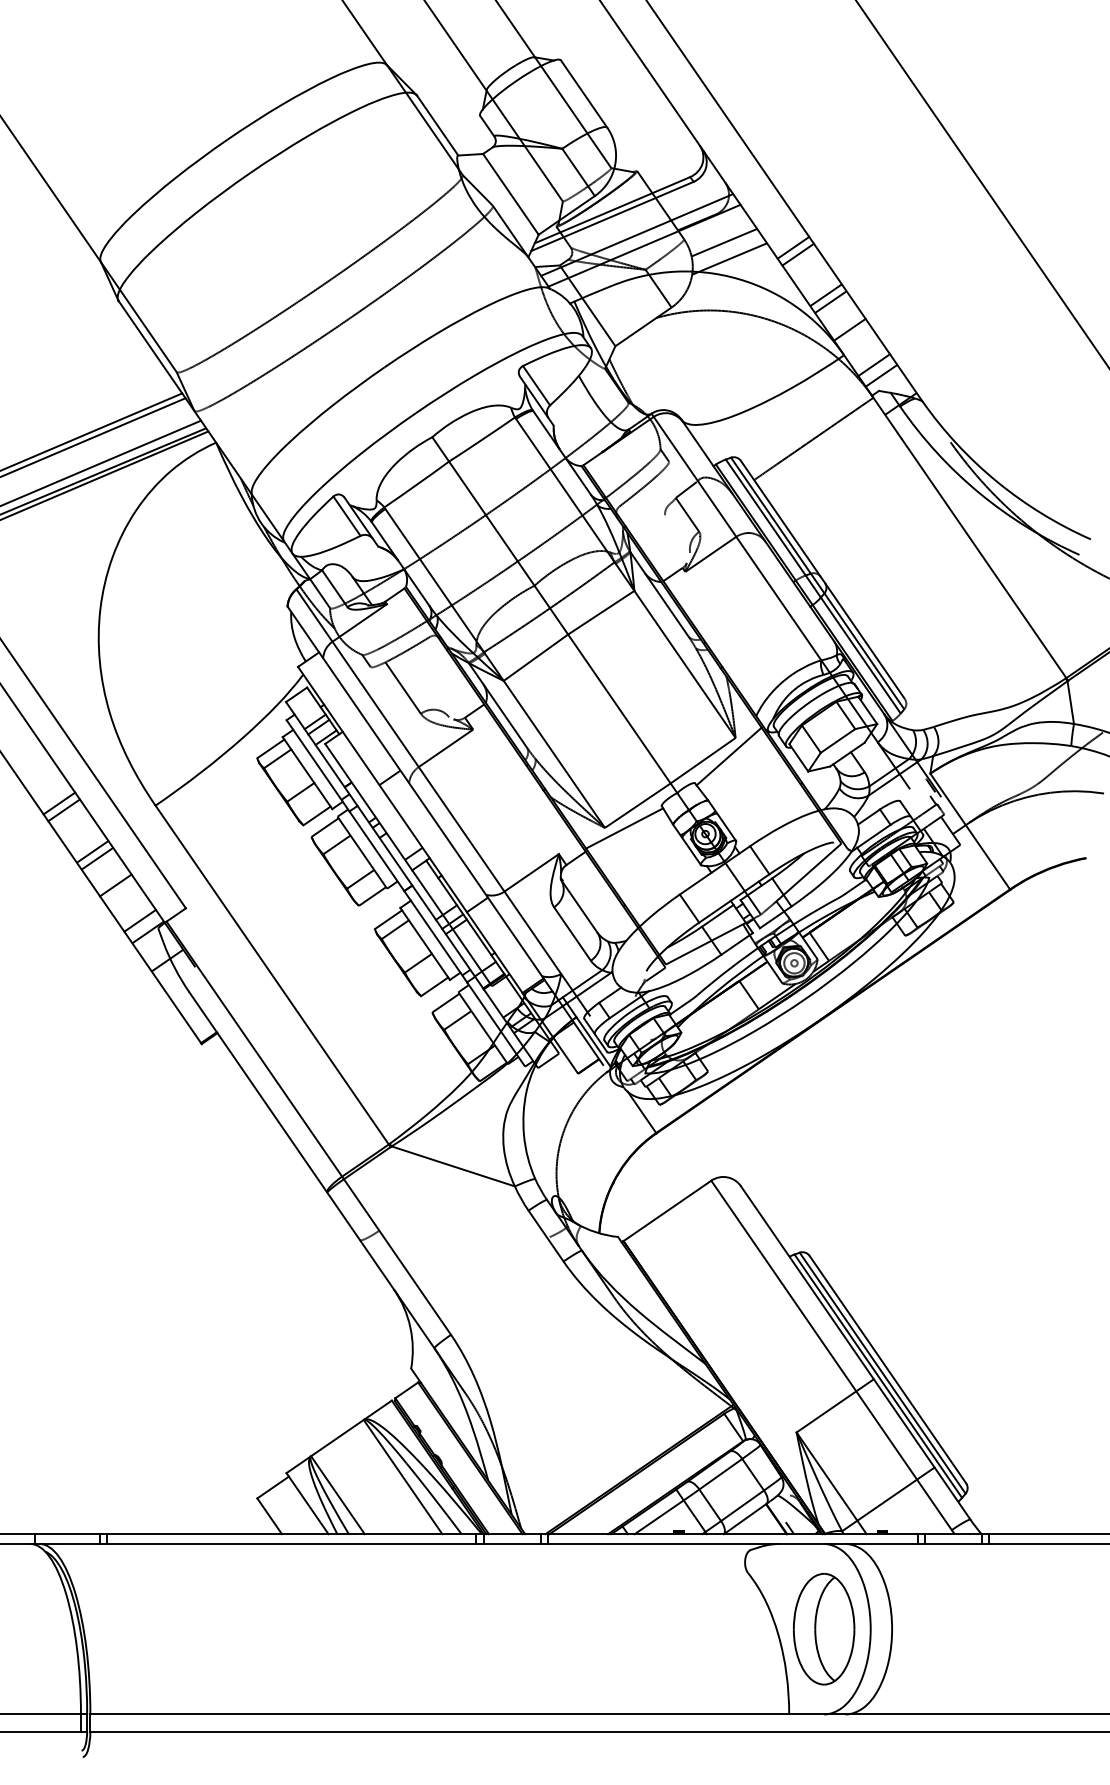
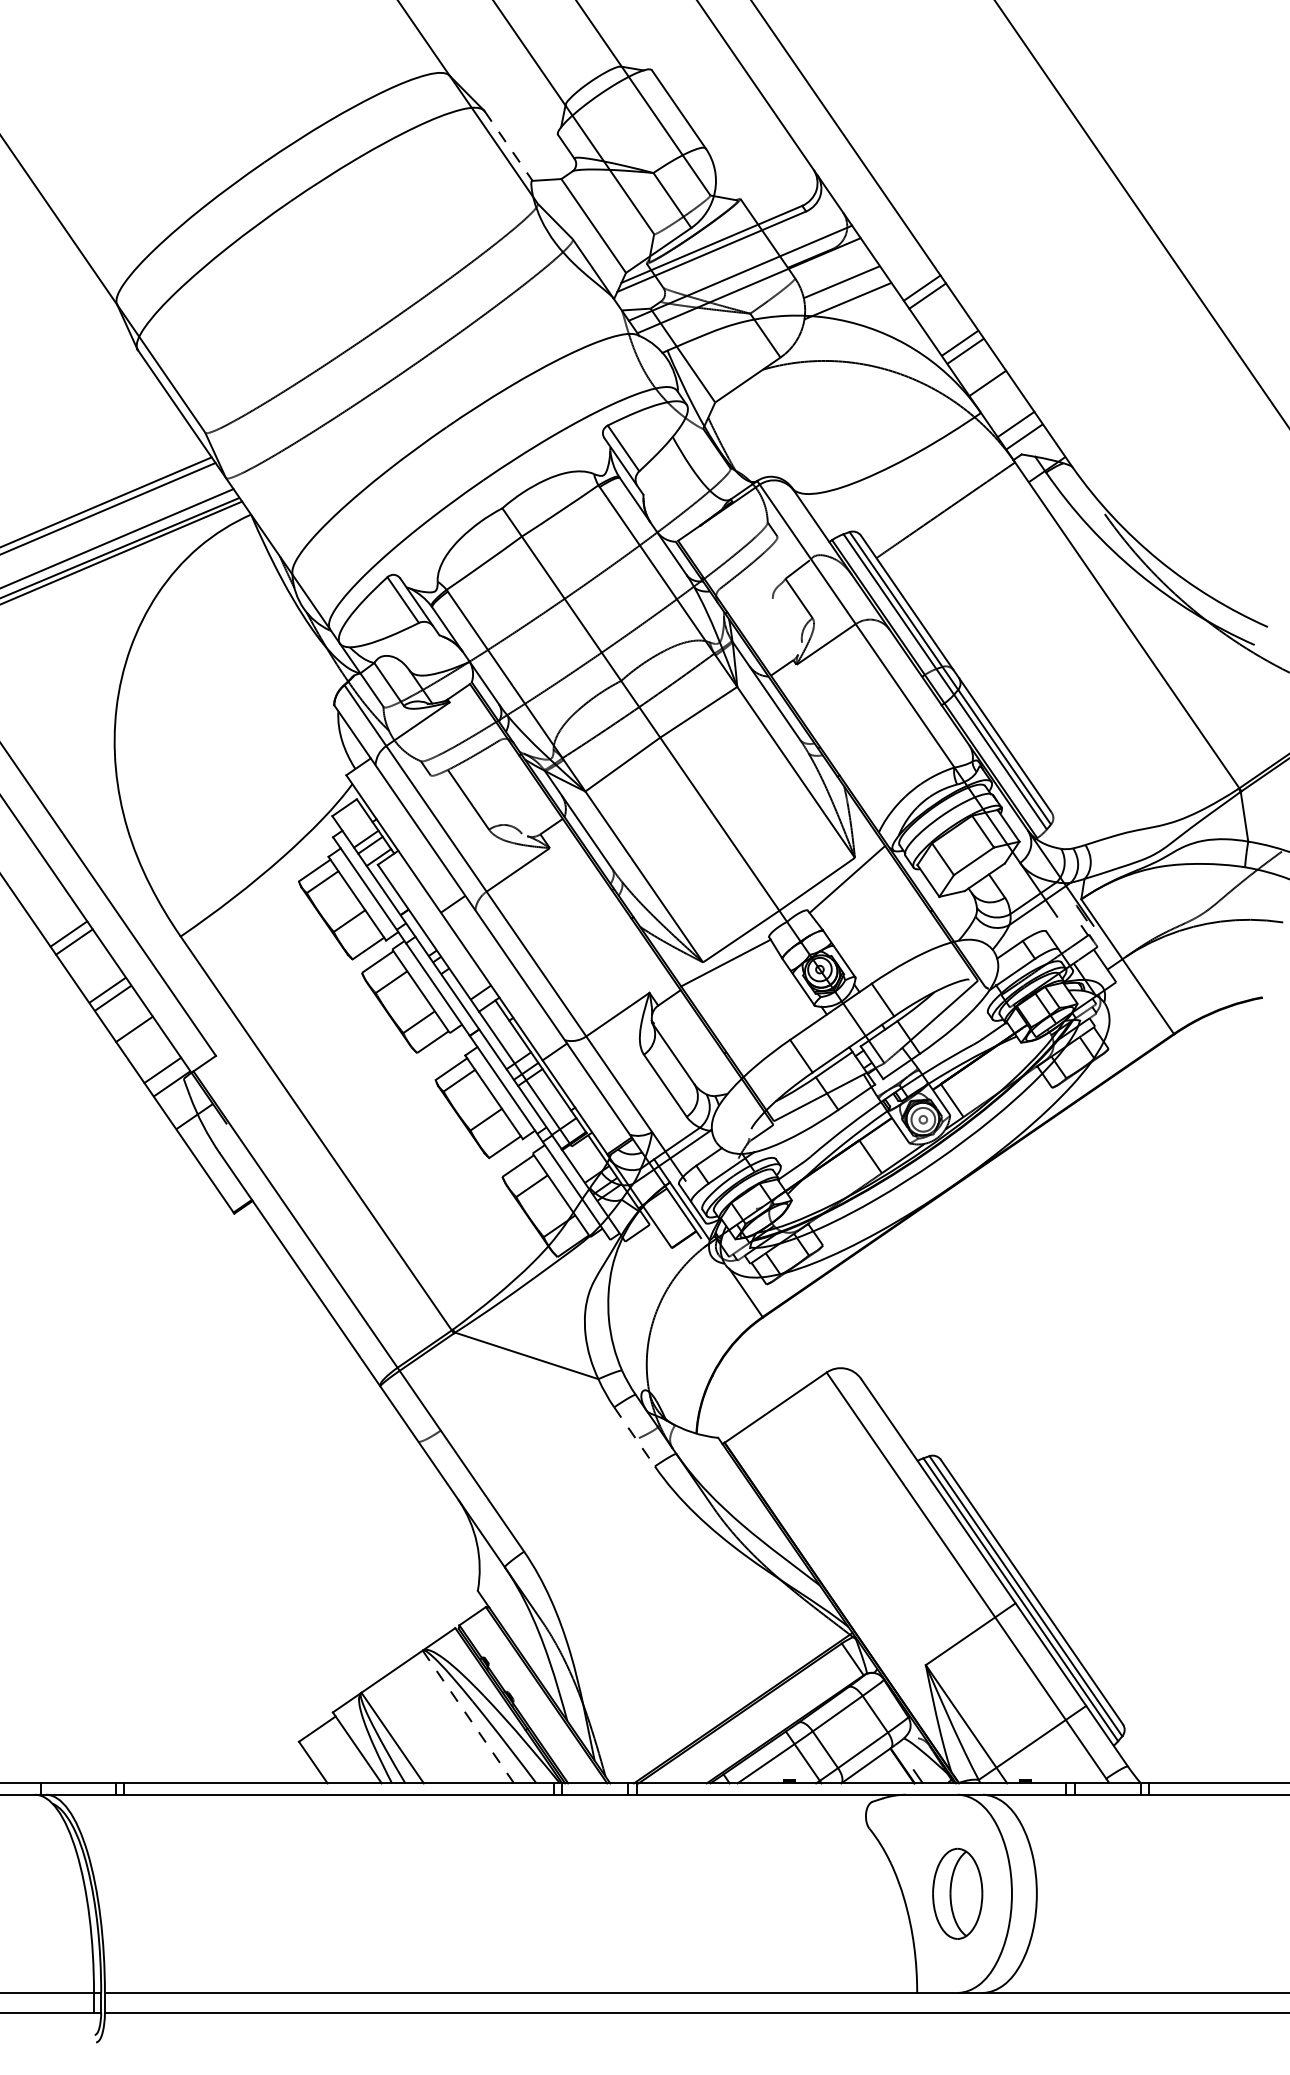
line: (437, 125) -> (508, 146), solid -> dashed
line: (545, 1235) -> (634, 1436), solid -> dashed
line: (403, 1477) -> (468, 1717), solid -> dashed
part: (823, 1628) -> (957, 1893), size x0.7

